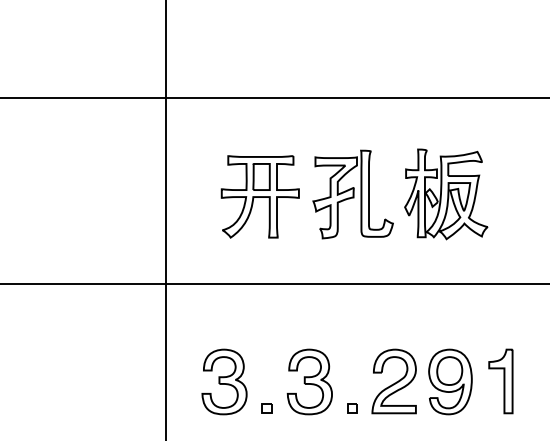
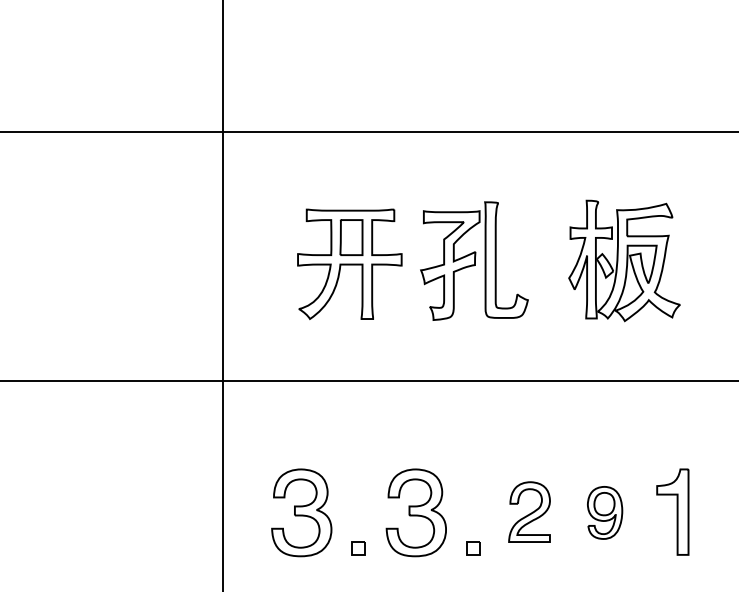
part: (446, 194) -> (624, 260), moved
part: (394, 380) -> (529, 511), size x0.7
part: (450, 381) -> (604, 512), size x0.6

